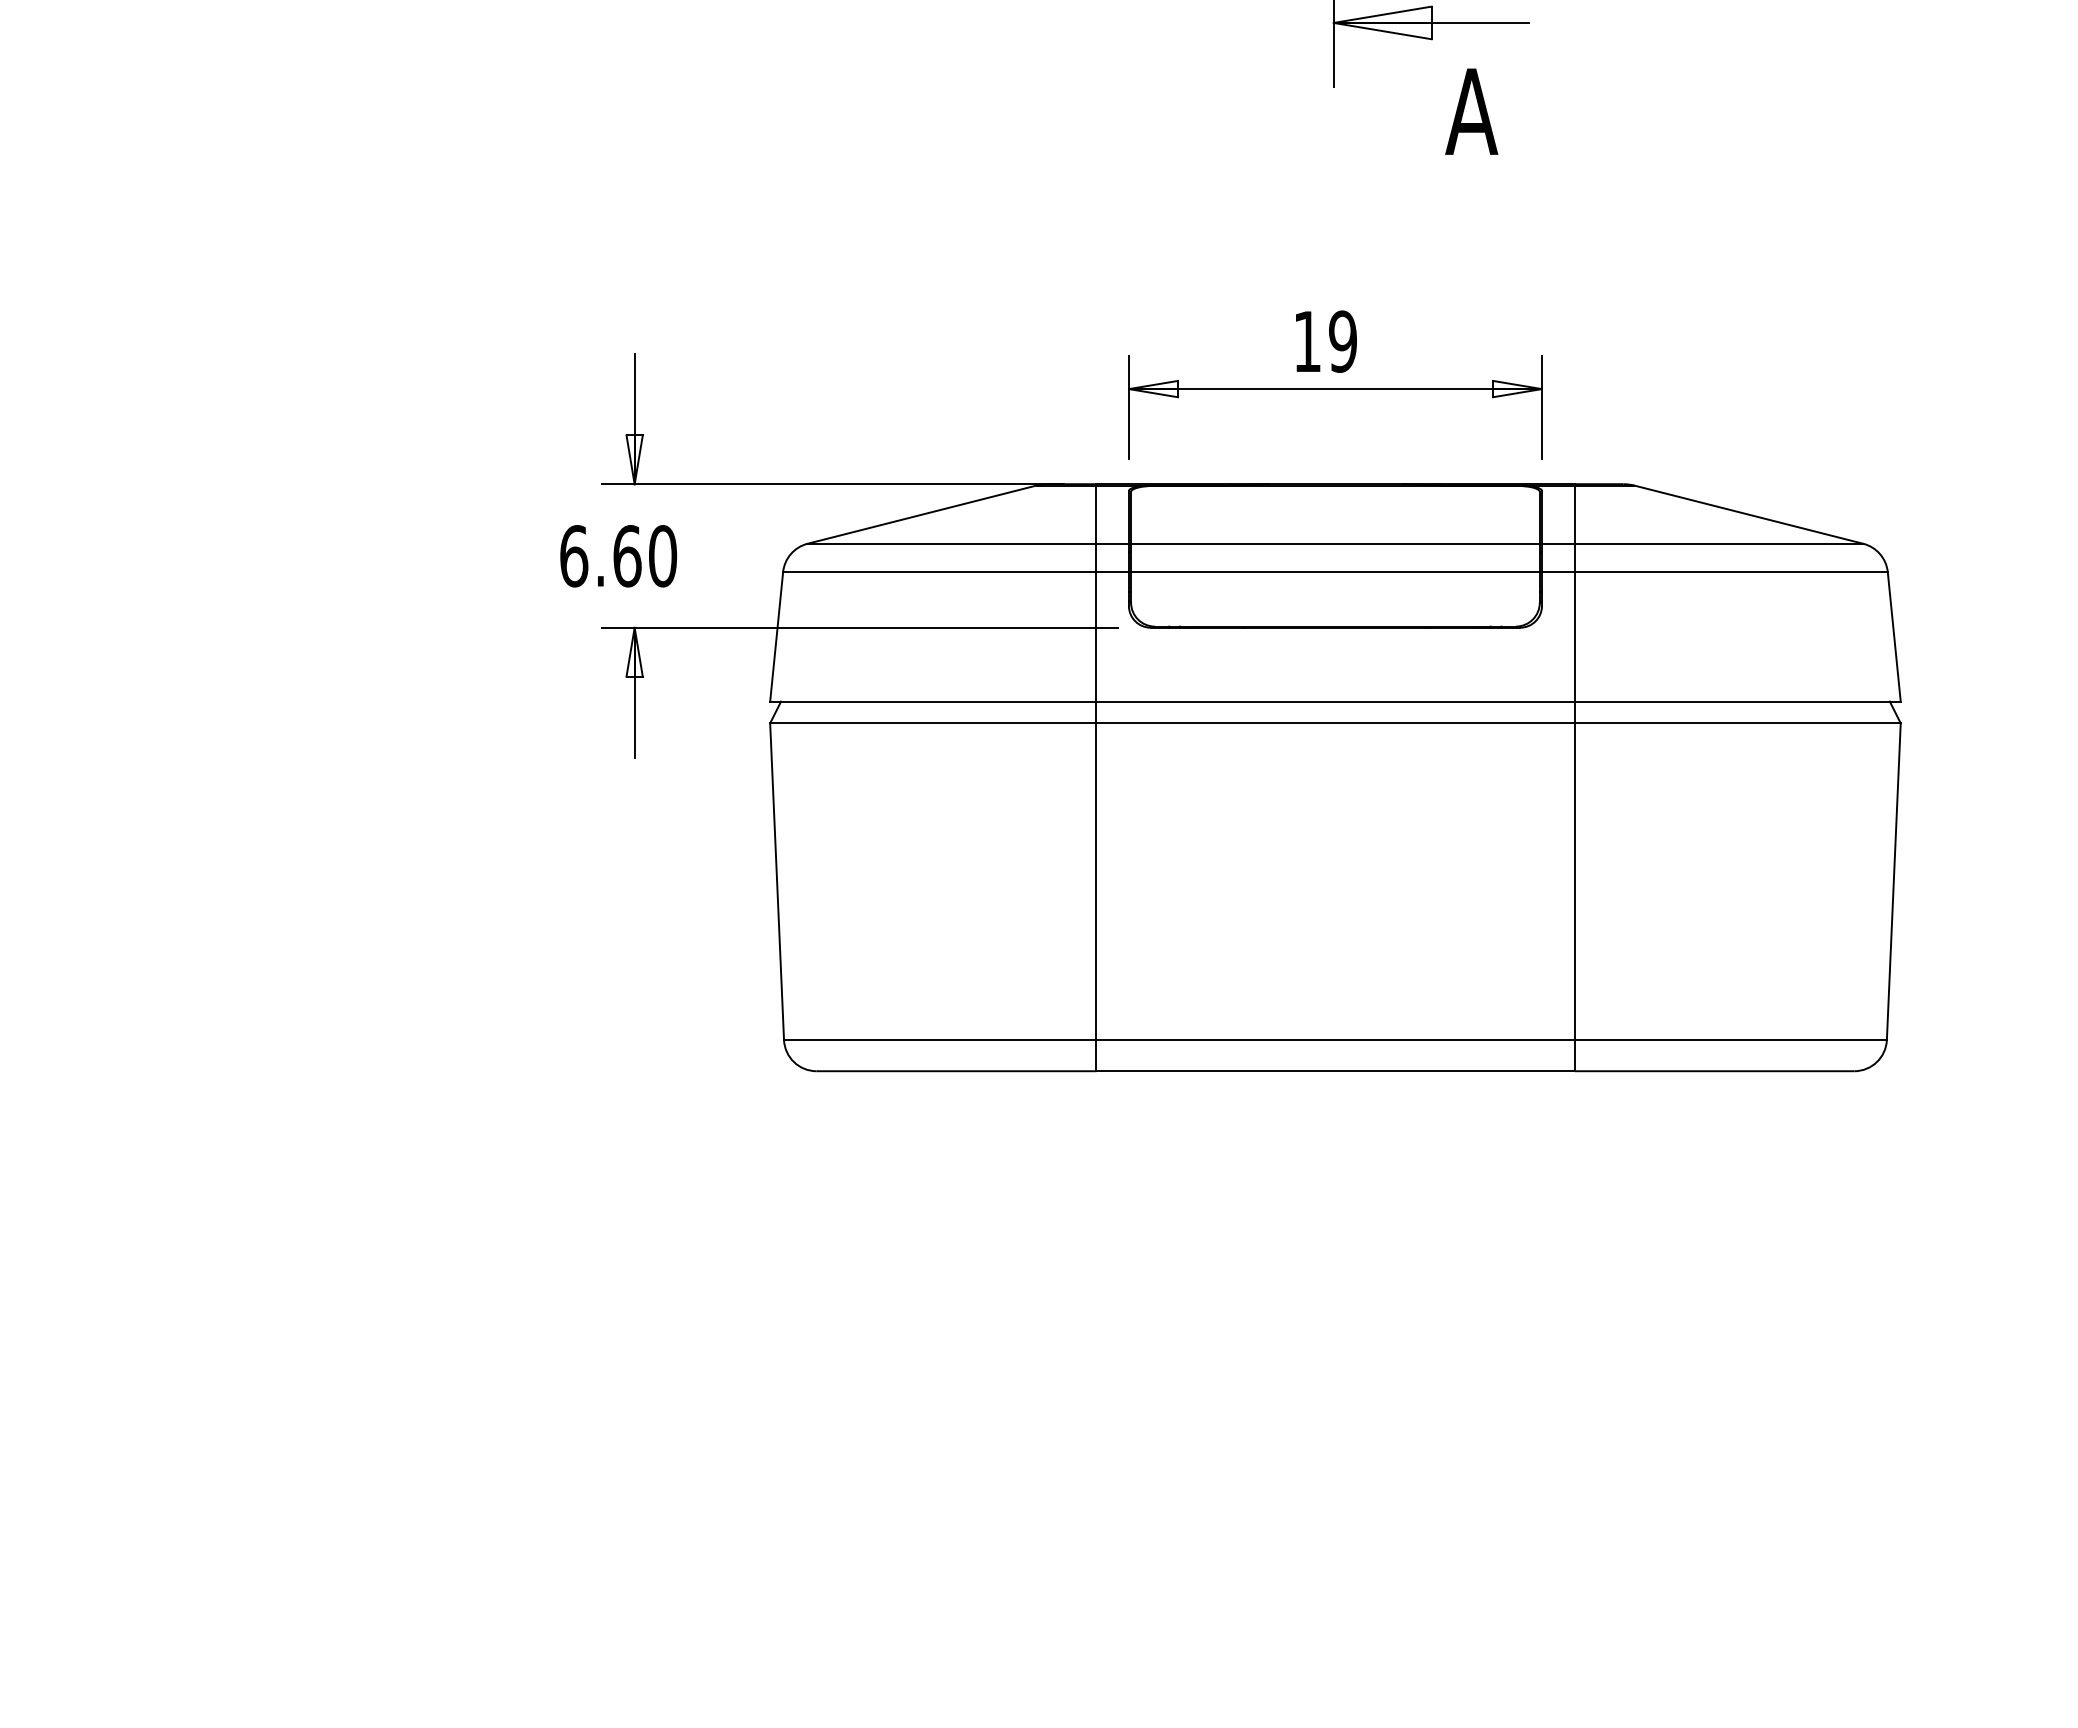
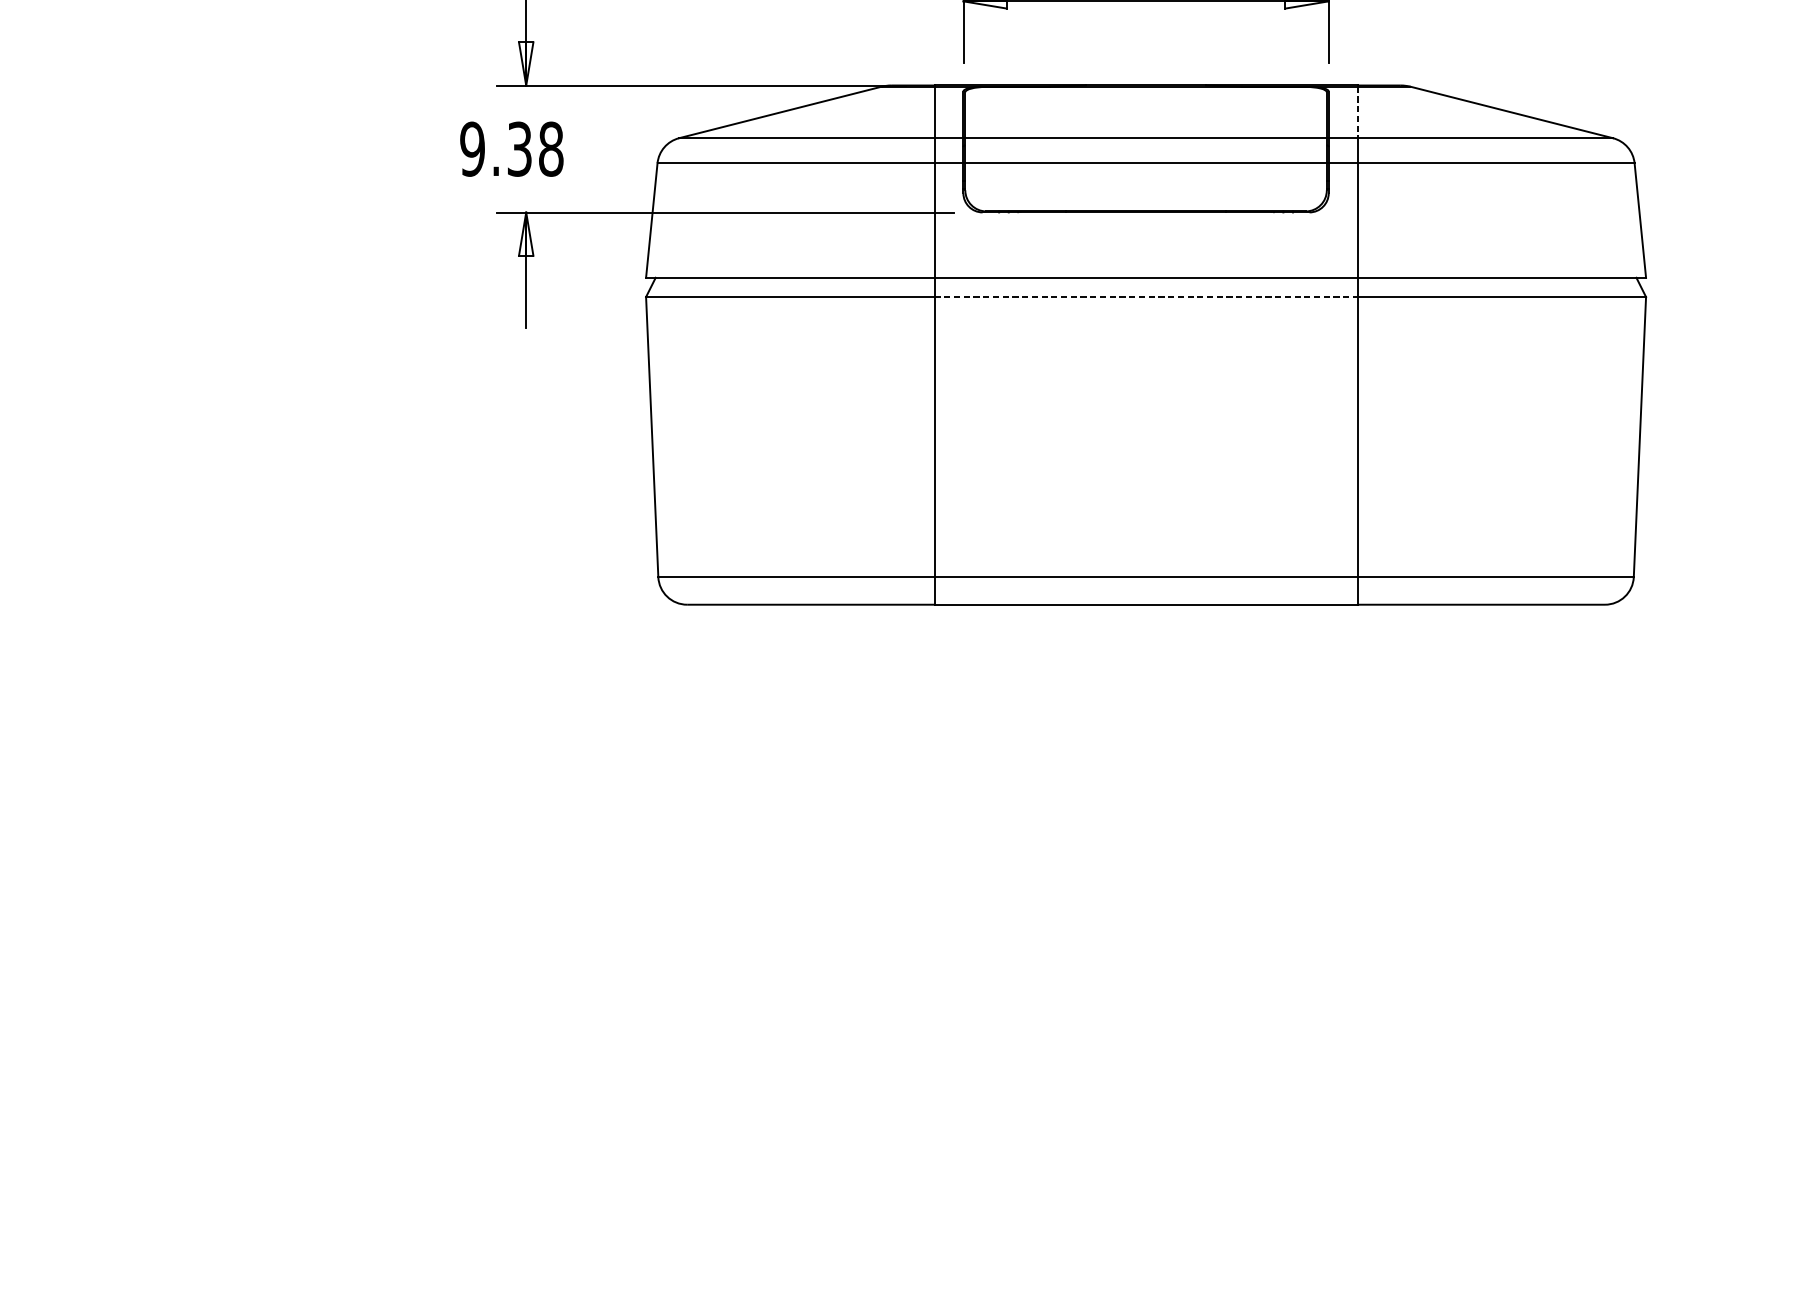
line: (1574, 515) -> (1357, 113), solid -> dashed
text: (618, 556) -> (511, 149), 6.60 -> 9.38
line: (1335, 723) -> (1146, 297), solid -> dashed

